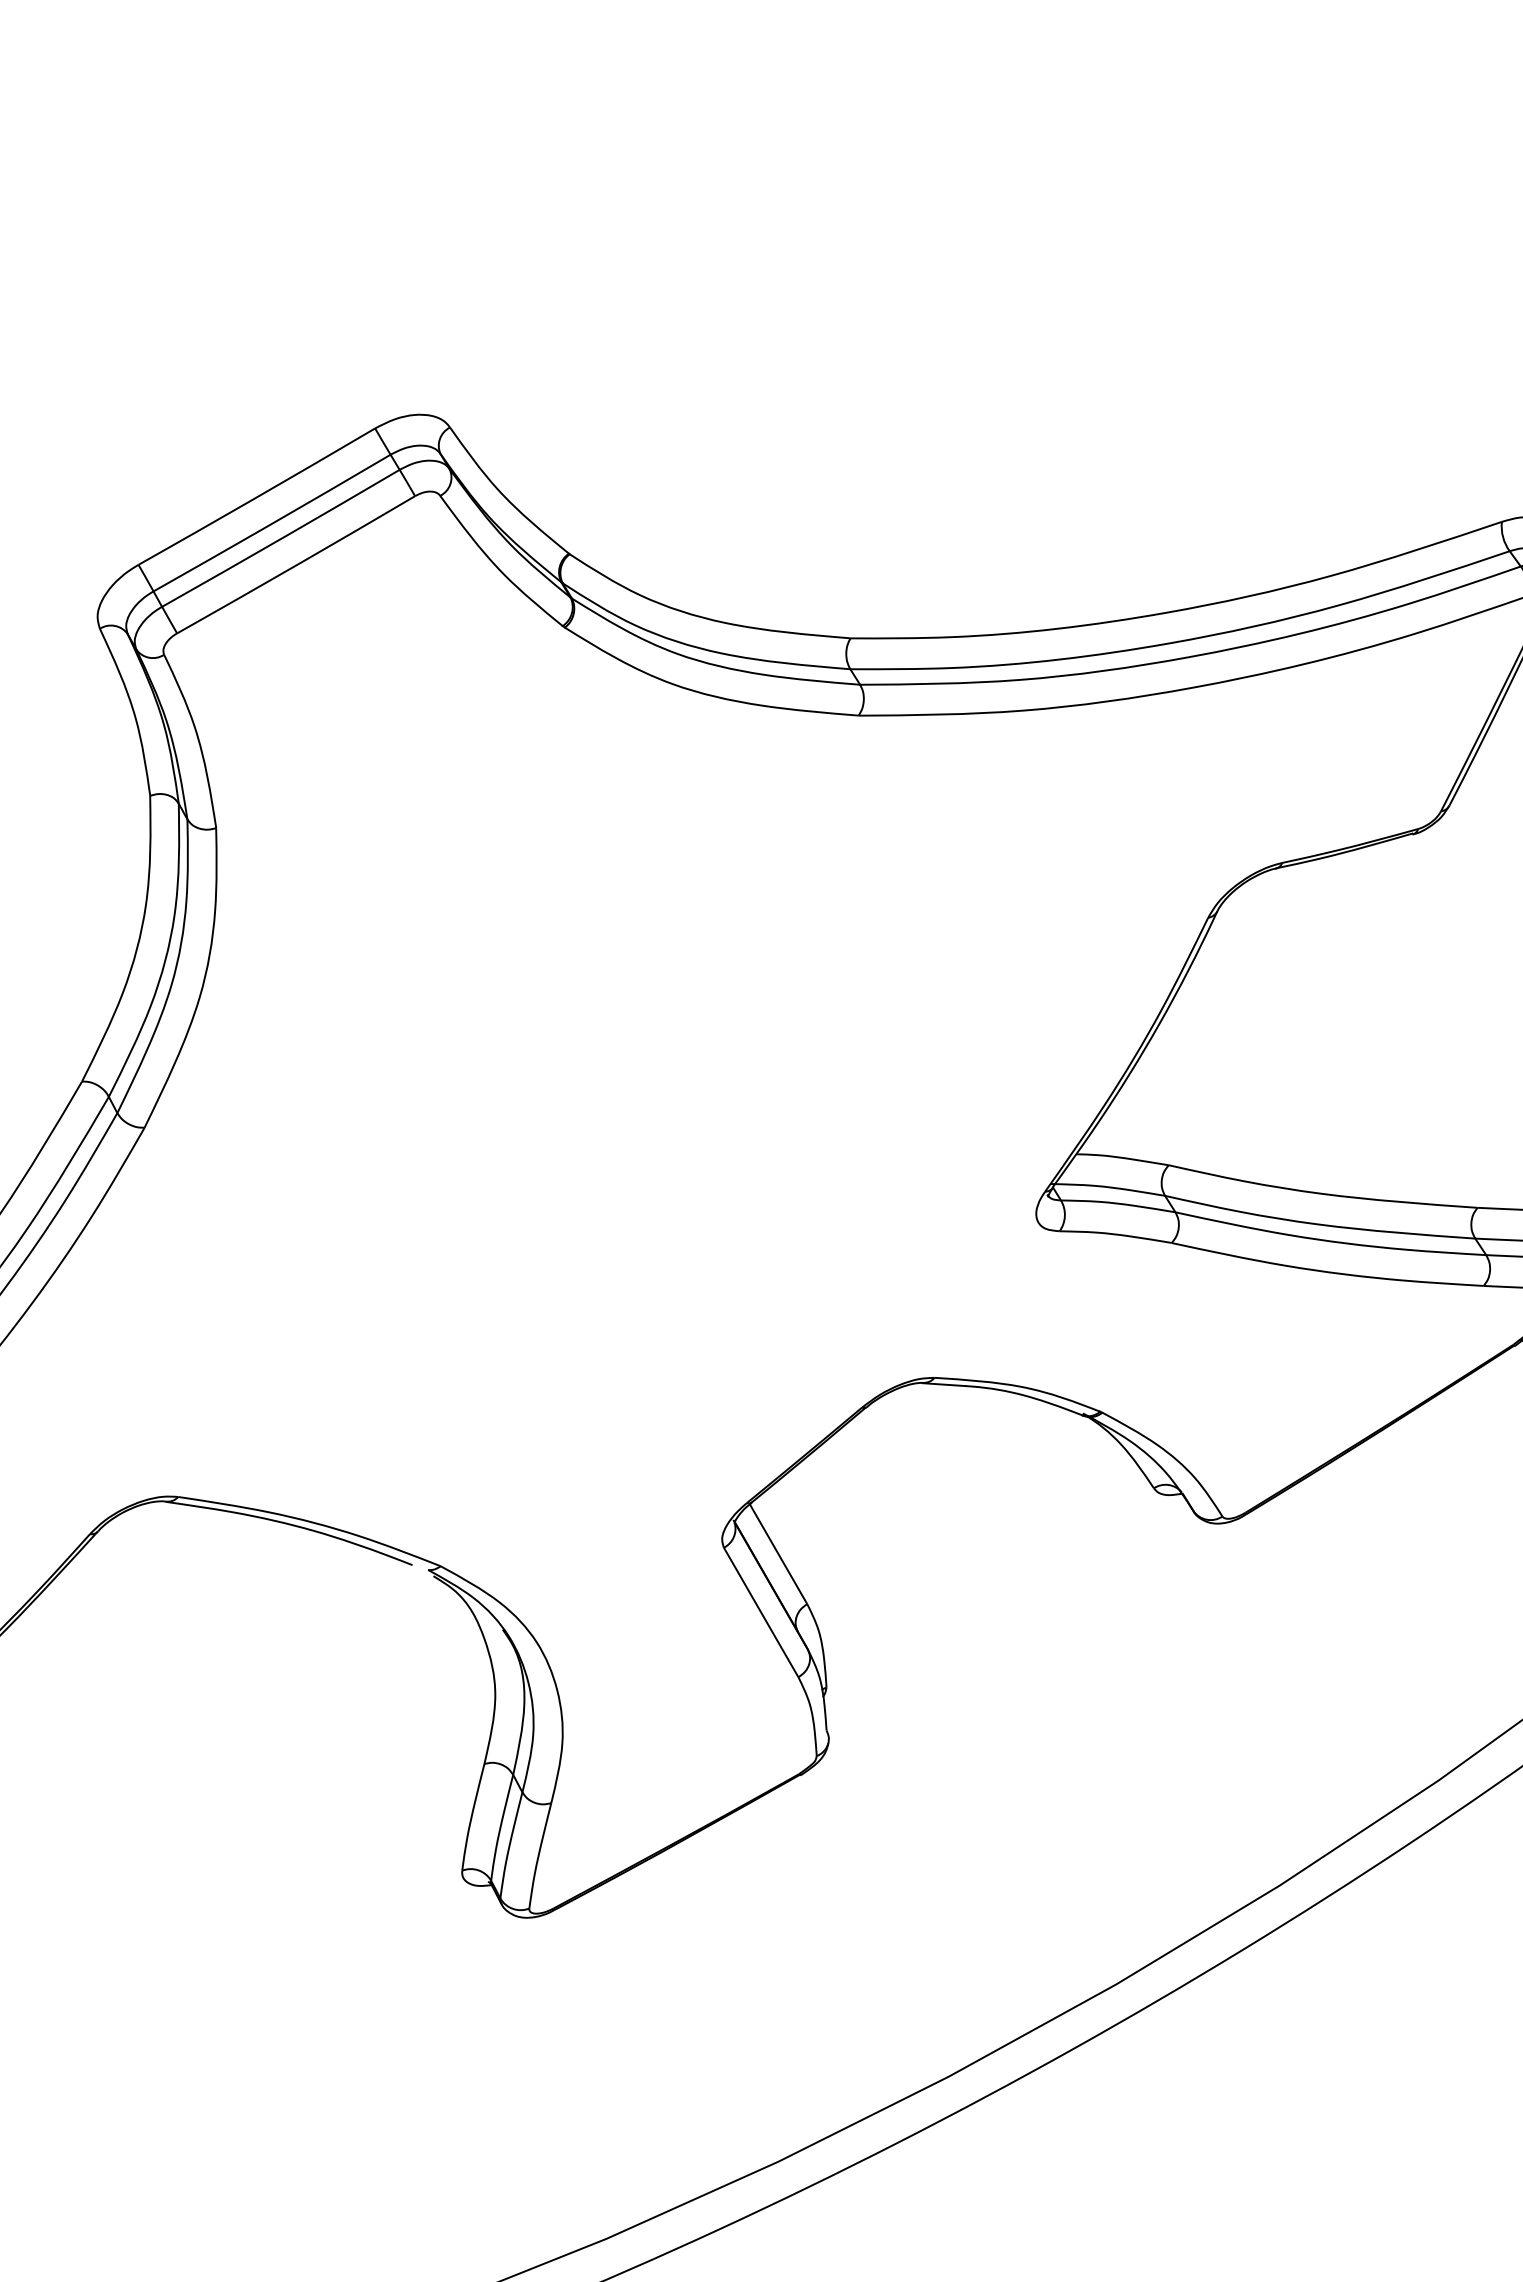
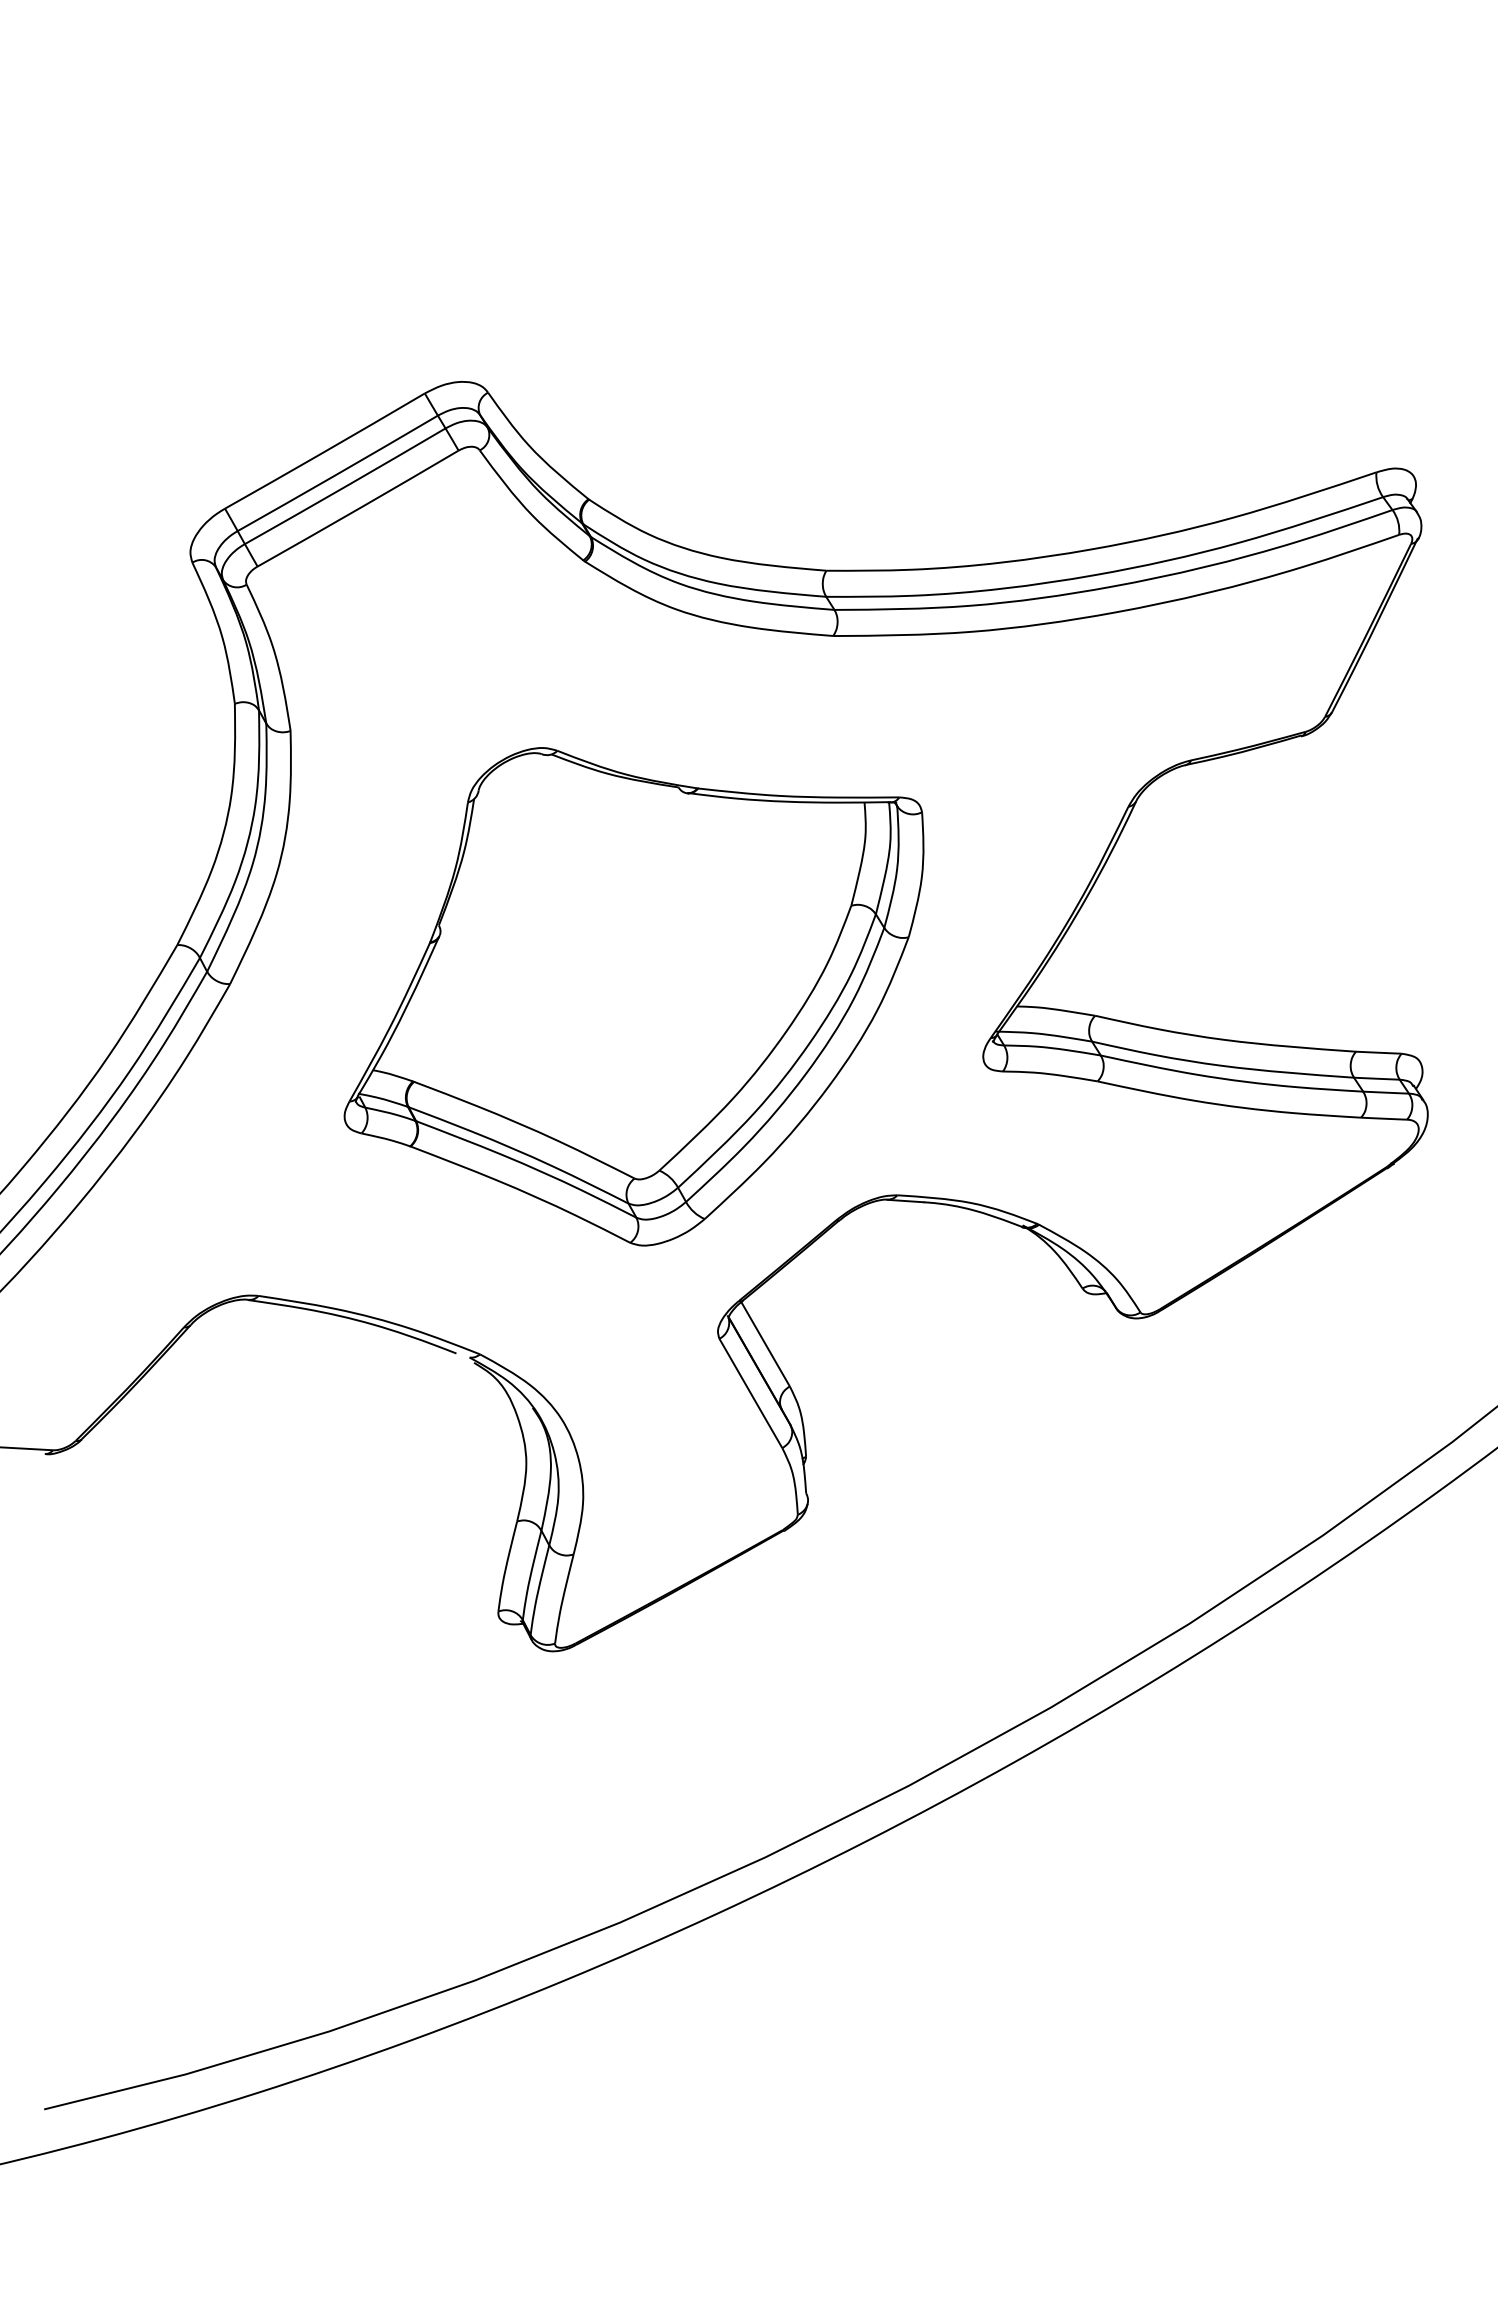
part: (622, 1142) -> (633, 996), added

